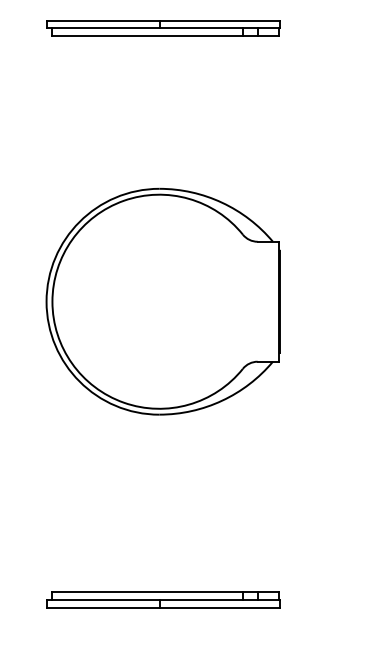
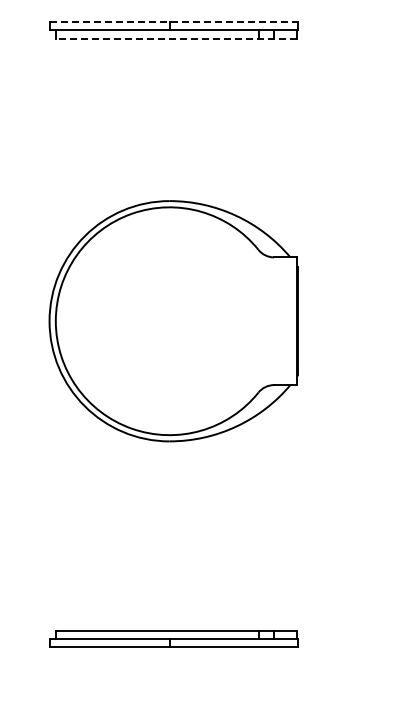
line: (163, 20) -> (174, 22), solid -> dashed
line: (165, 36) -> (176, 38), solid -> dashed

